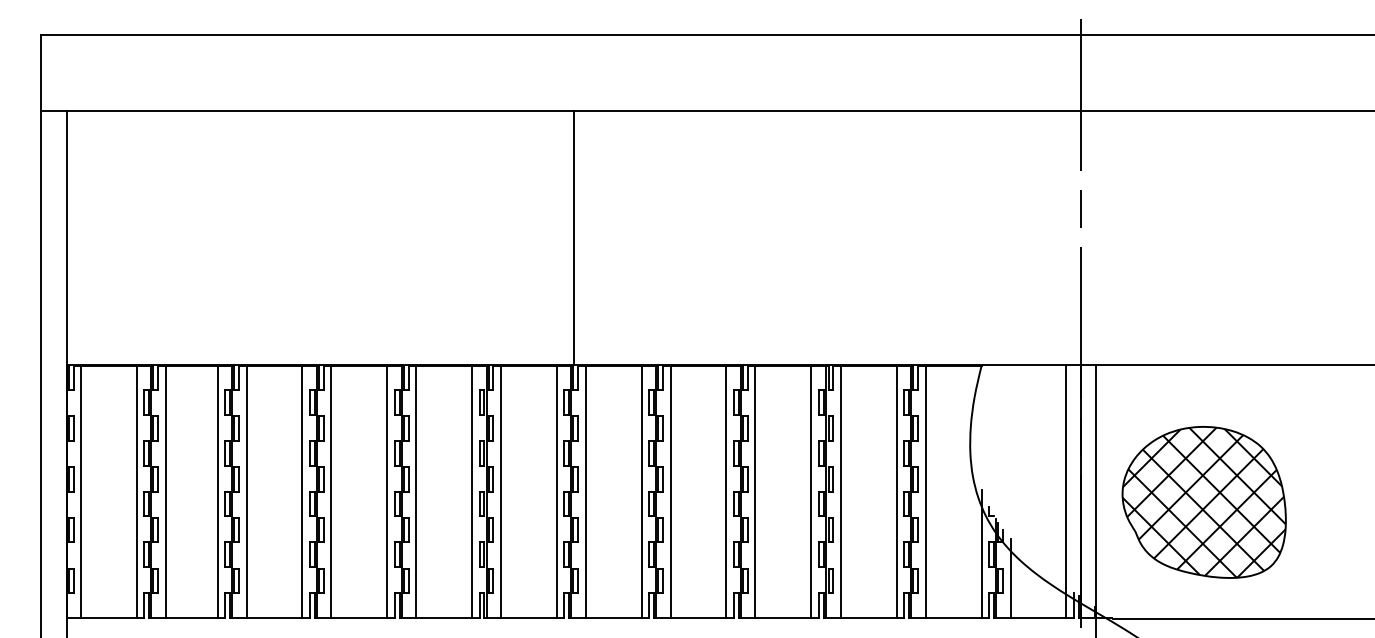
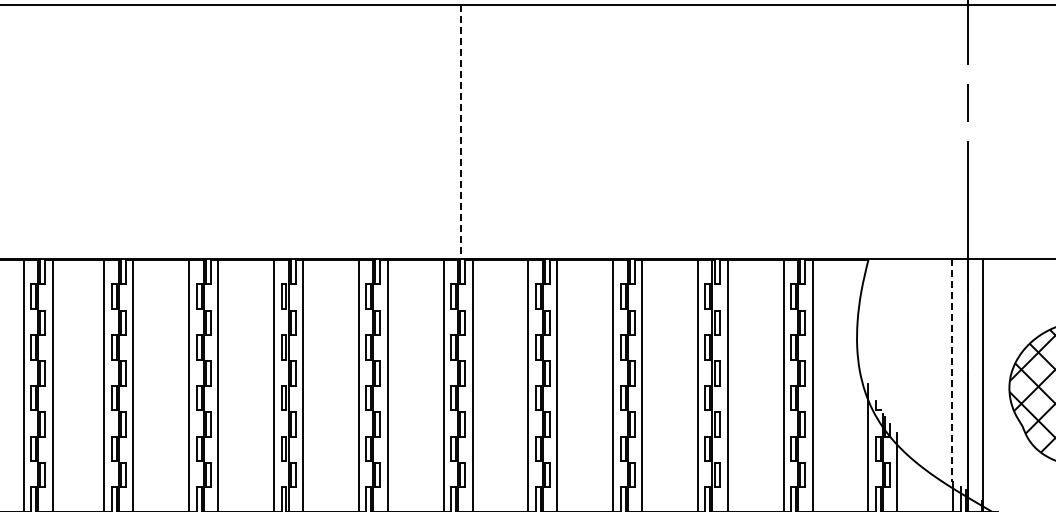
line: (573, 238) -> (460, 132), solid -> dashed
line: (1065, 476) -> (952, 370), solid -> dashed

